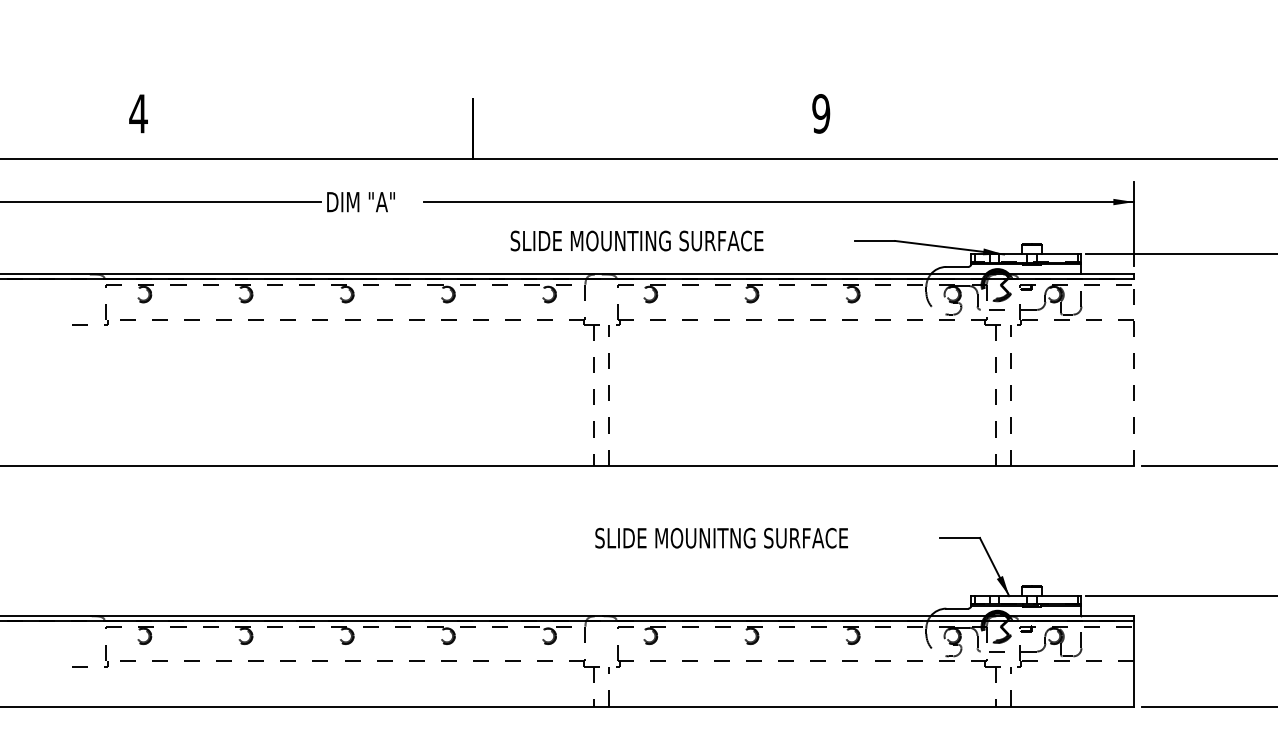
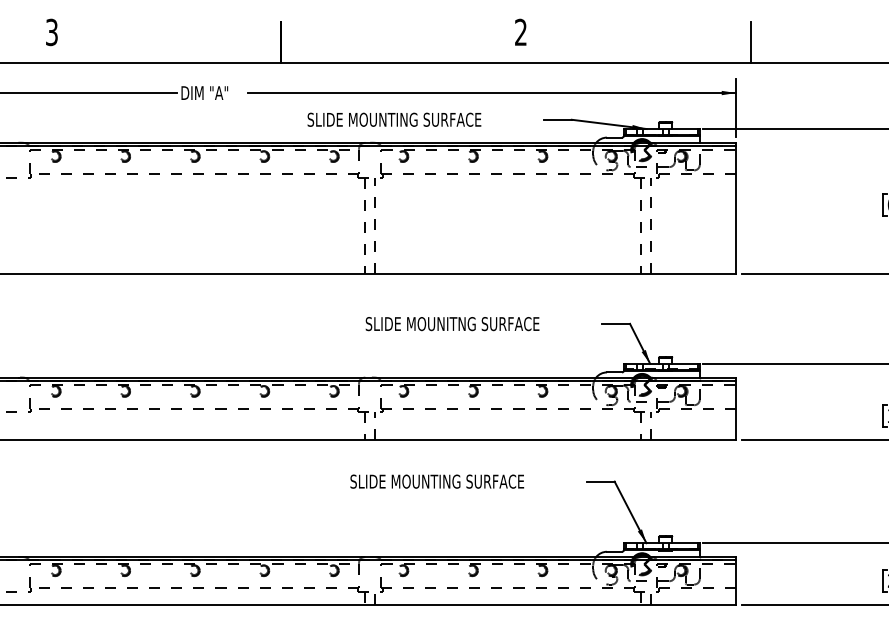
text: (137, 113) -> (51, 32), 4 -> 3
text: (820, 113) -> (520, 32), 9 -> 2
line: (1155, 128) -> (750, 42), added
line: (1134, 371) -> (736, 209), dashed -> solid

